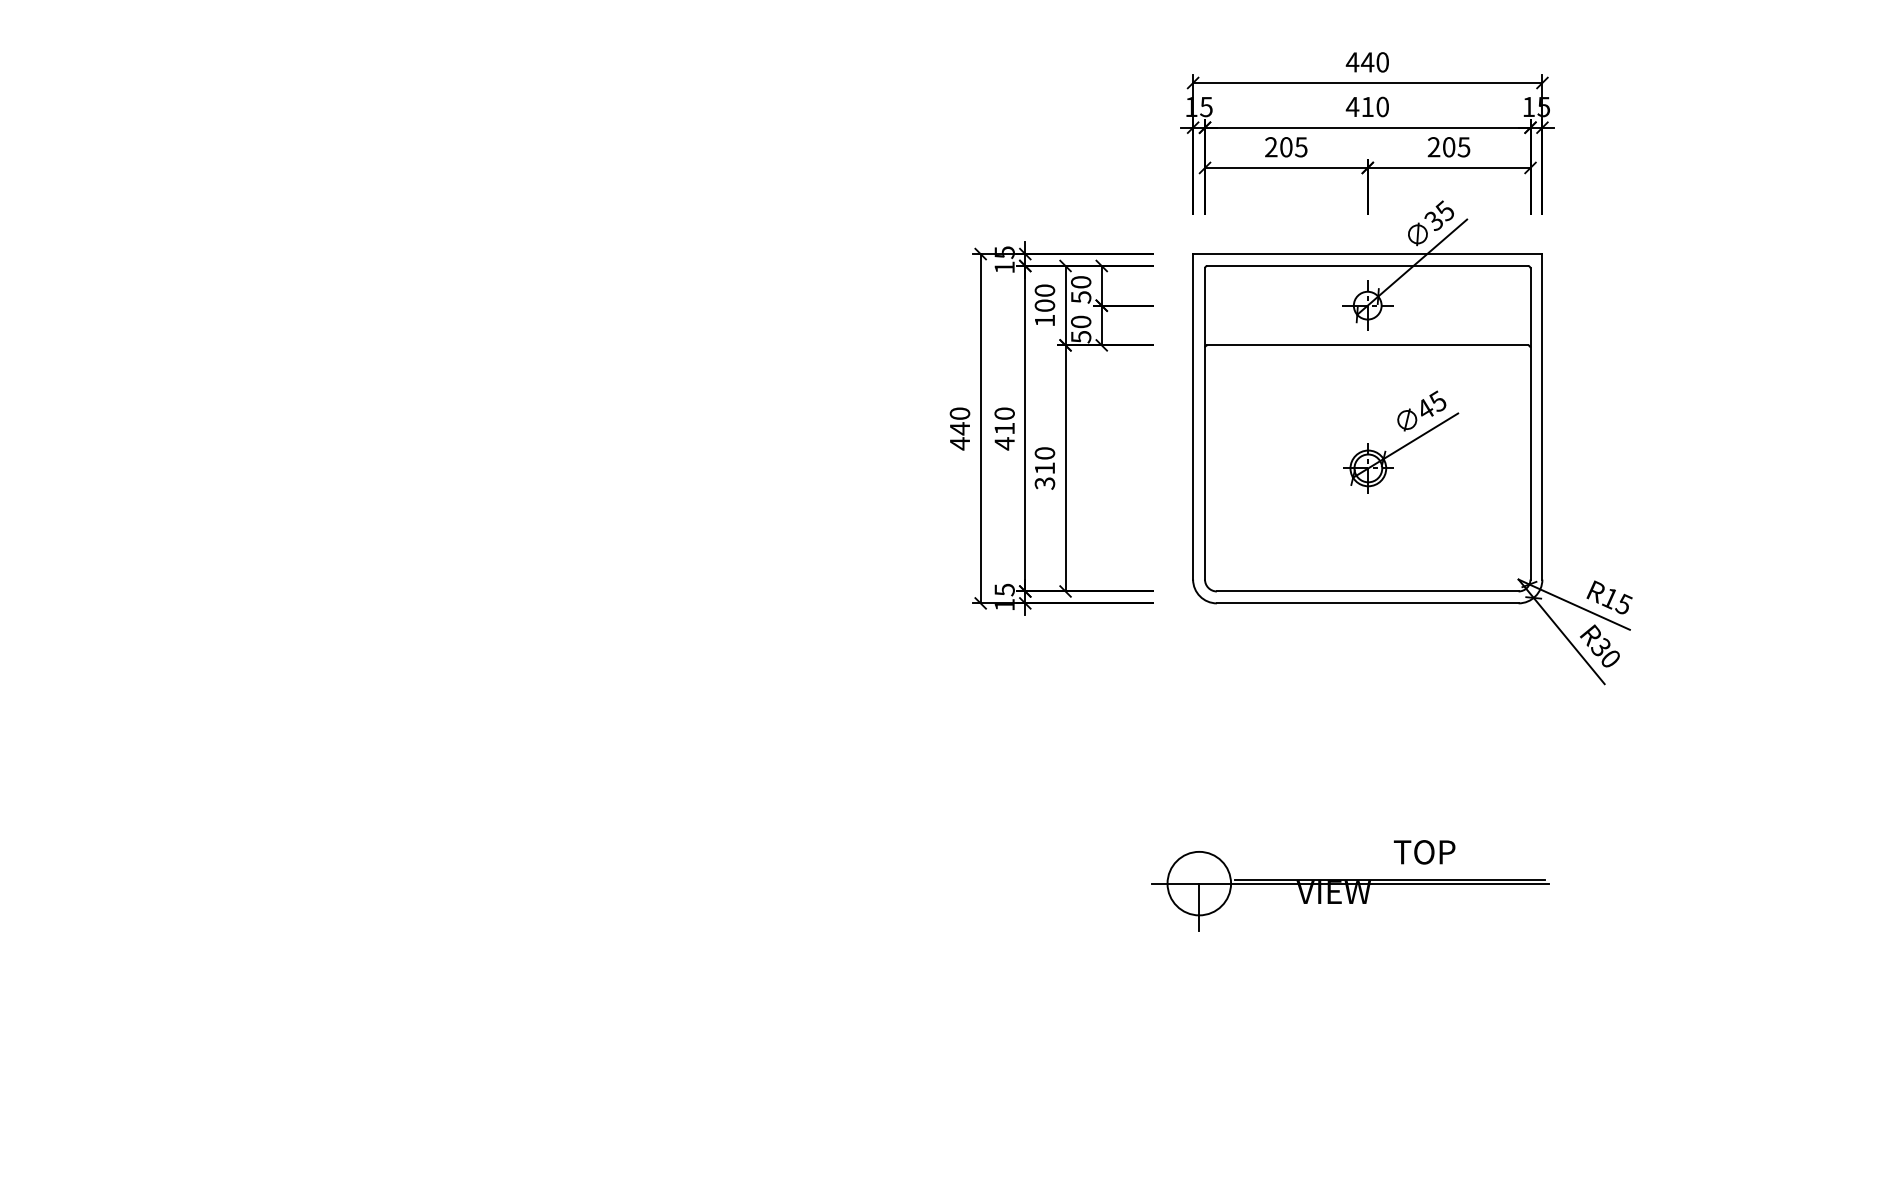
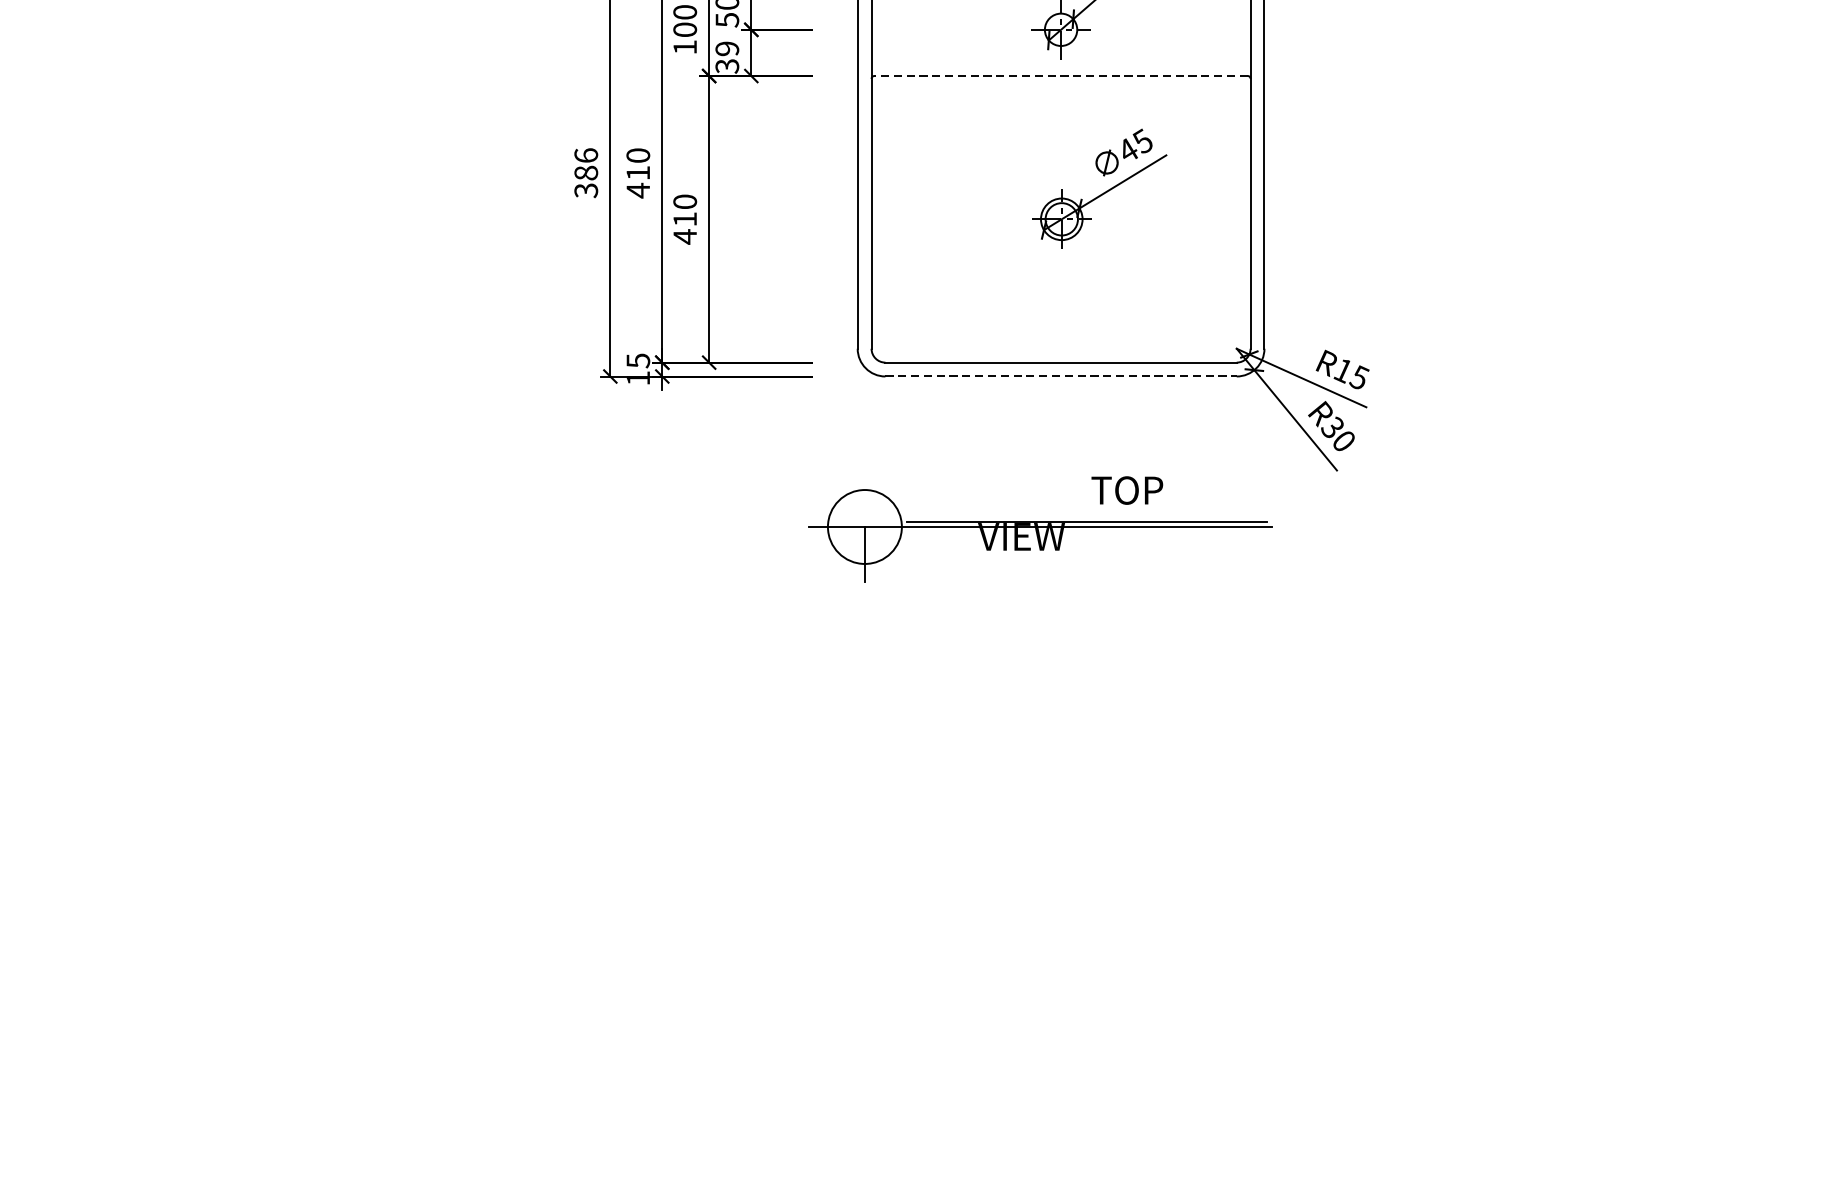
text: (1081, 328) -> (727, 56), 50 -> 39
line: (1367, 345) -> (1060, 76), solid -> dashed
text: (959, 428) -> (585, 172), 440 -> 386
text: (1044, 483) -> (684, 236), 310 -> 410
line: (1367, 603) -> (1060, 376), solid -> dashed
part: (1350, 885) -> (1040, 529), moved

